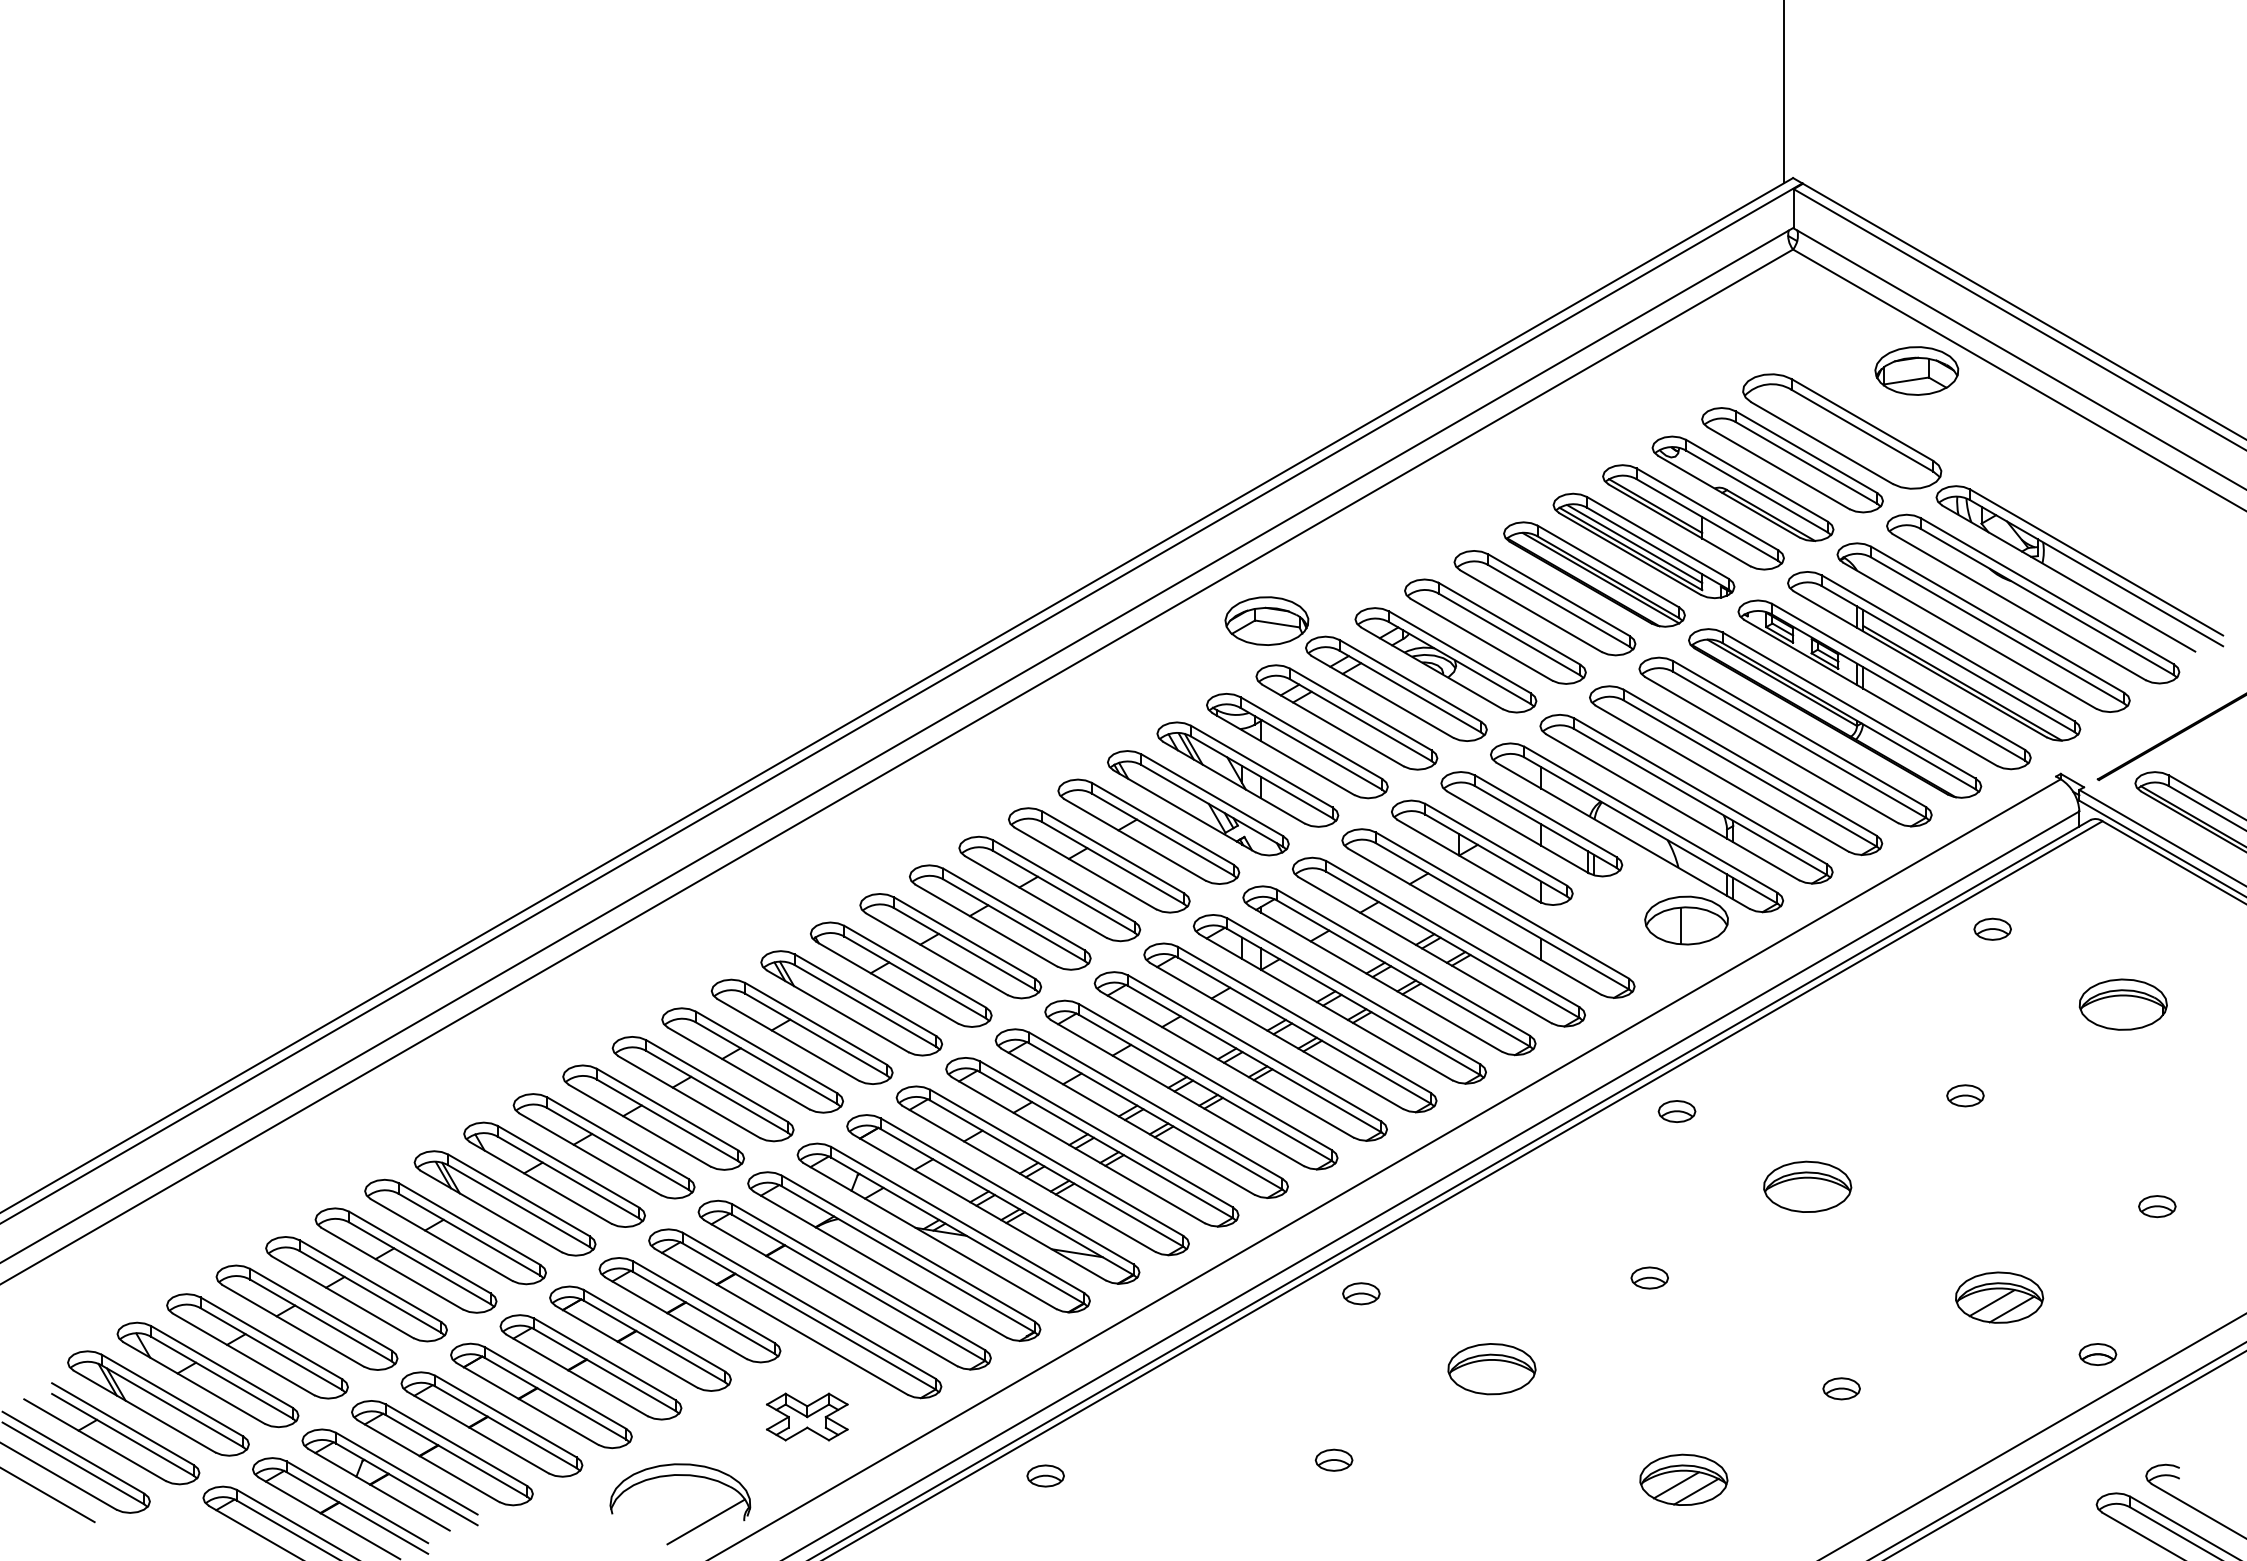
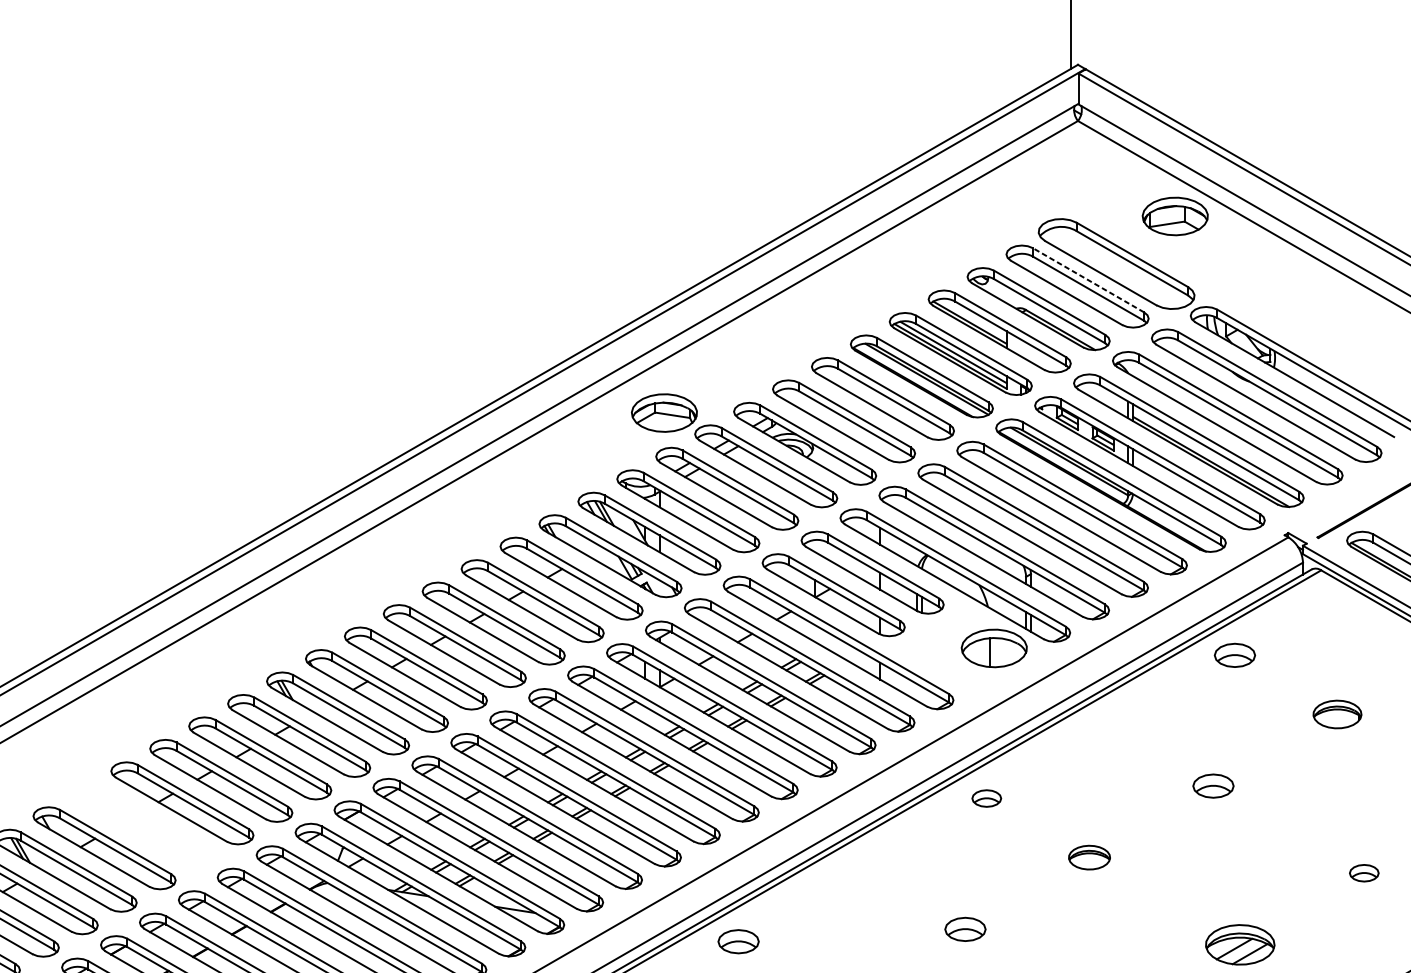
line: (1806, 452) -> (1088, 280), solid -> dashed
part: (1992, 928) -> (1234, 654), size x1.4
part: (2122, 1004) -> (1336, 714), size x0.7
part: (1965, 1095) -> (1213, 785), size x1.4
part: (603, 1146) -> (142, 826), removed
part: (1807, 1186) -> (1089, 857), size x0.6
part: (1649, 1277) -> (965, 928), size x1.4
part: (1361, 1293) -> (738, 941), size x1.4

